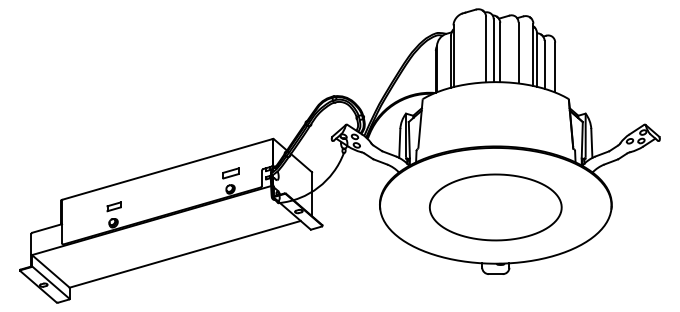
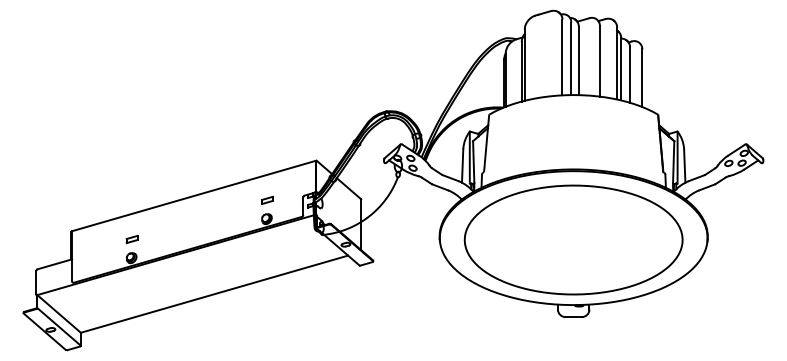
part: (231, 172) -> (267, 199), size x0.62
part: (113, 207) -> (131, 239), size x0.71
part: (495, 207) -> (573, 239), size x1.43

